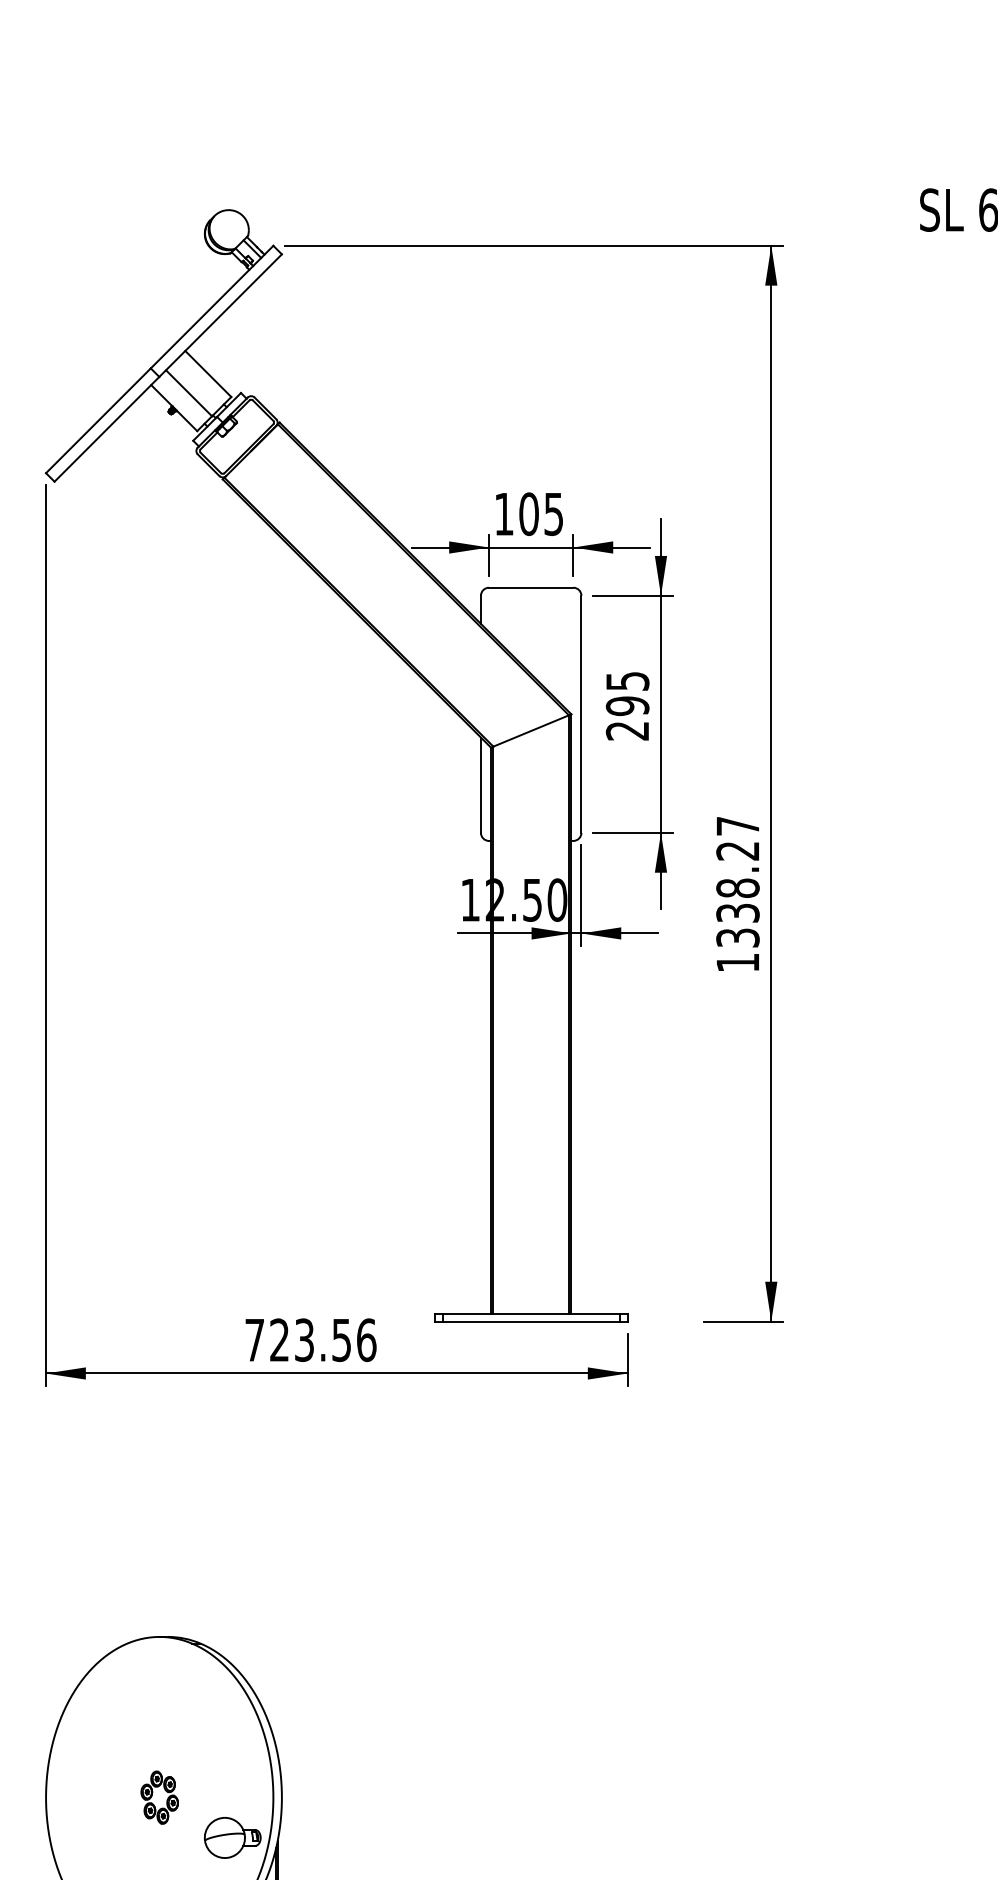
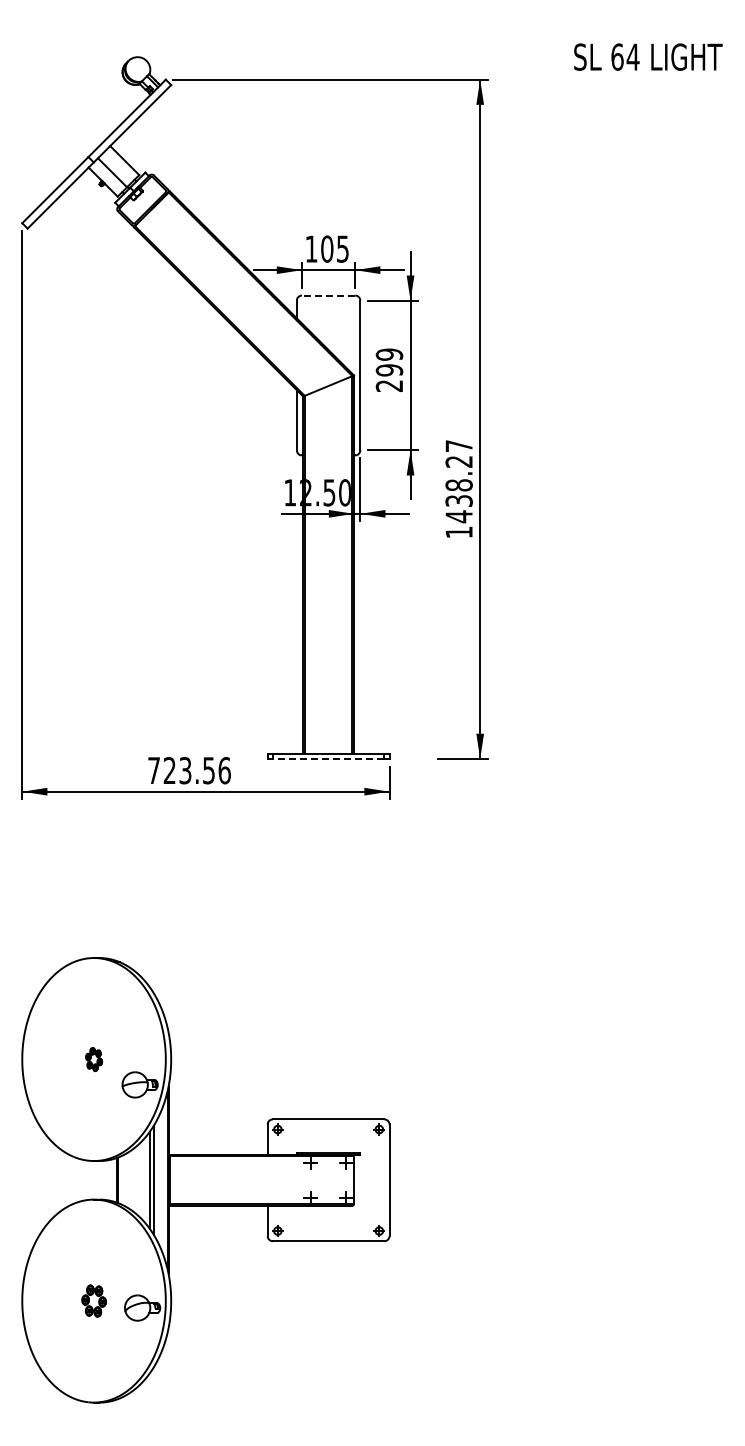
line: (531, 587) -> (328, 295), solid -> dashed
text: (627, 681) -> (389, 354), 295 -> 299
text: (736, 937) -> (458, 516), 1338.27 -> 1438.27
line: (531, 1320) -> (328, 758), solid -> dashed
part: (158, 1797) -> (93, 1059), size x0.7

